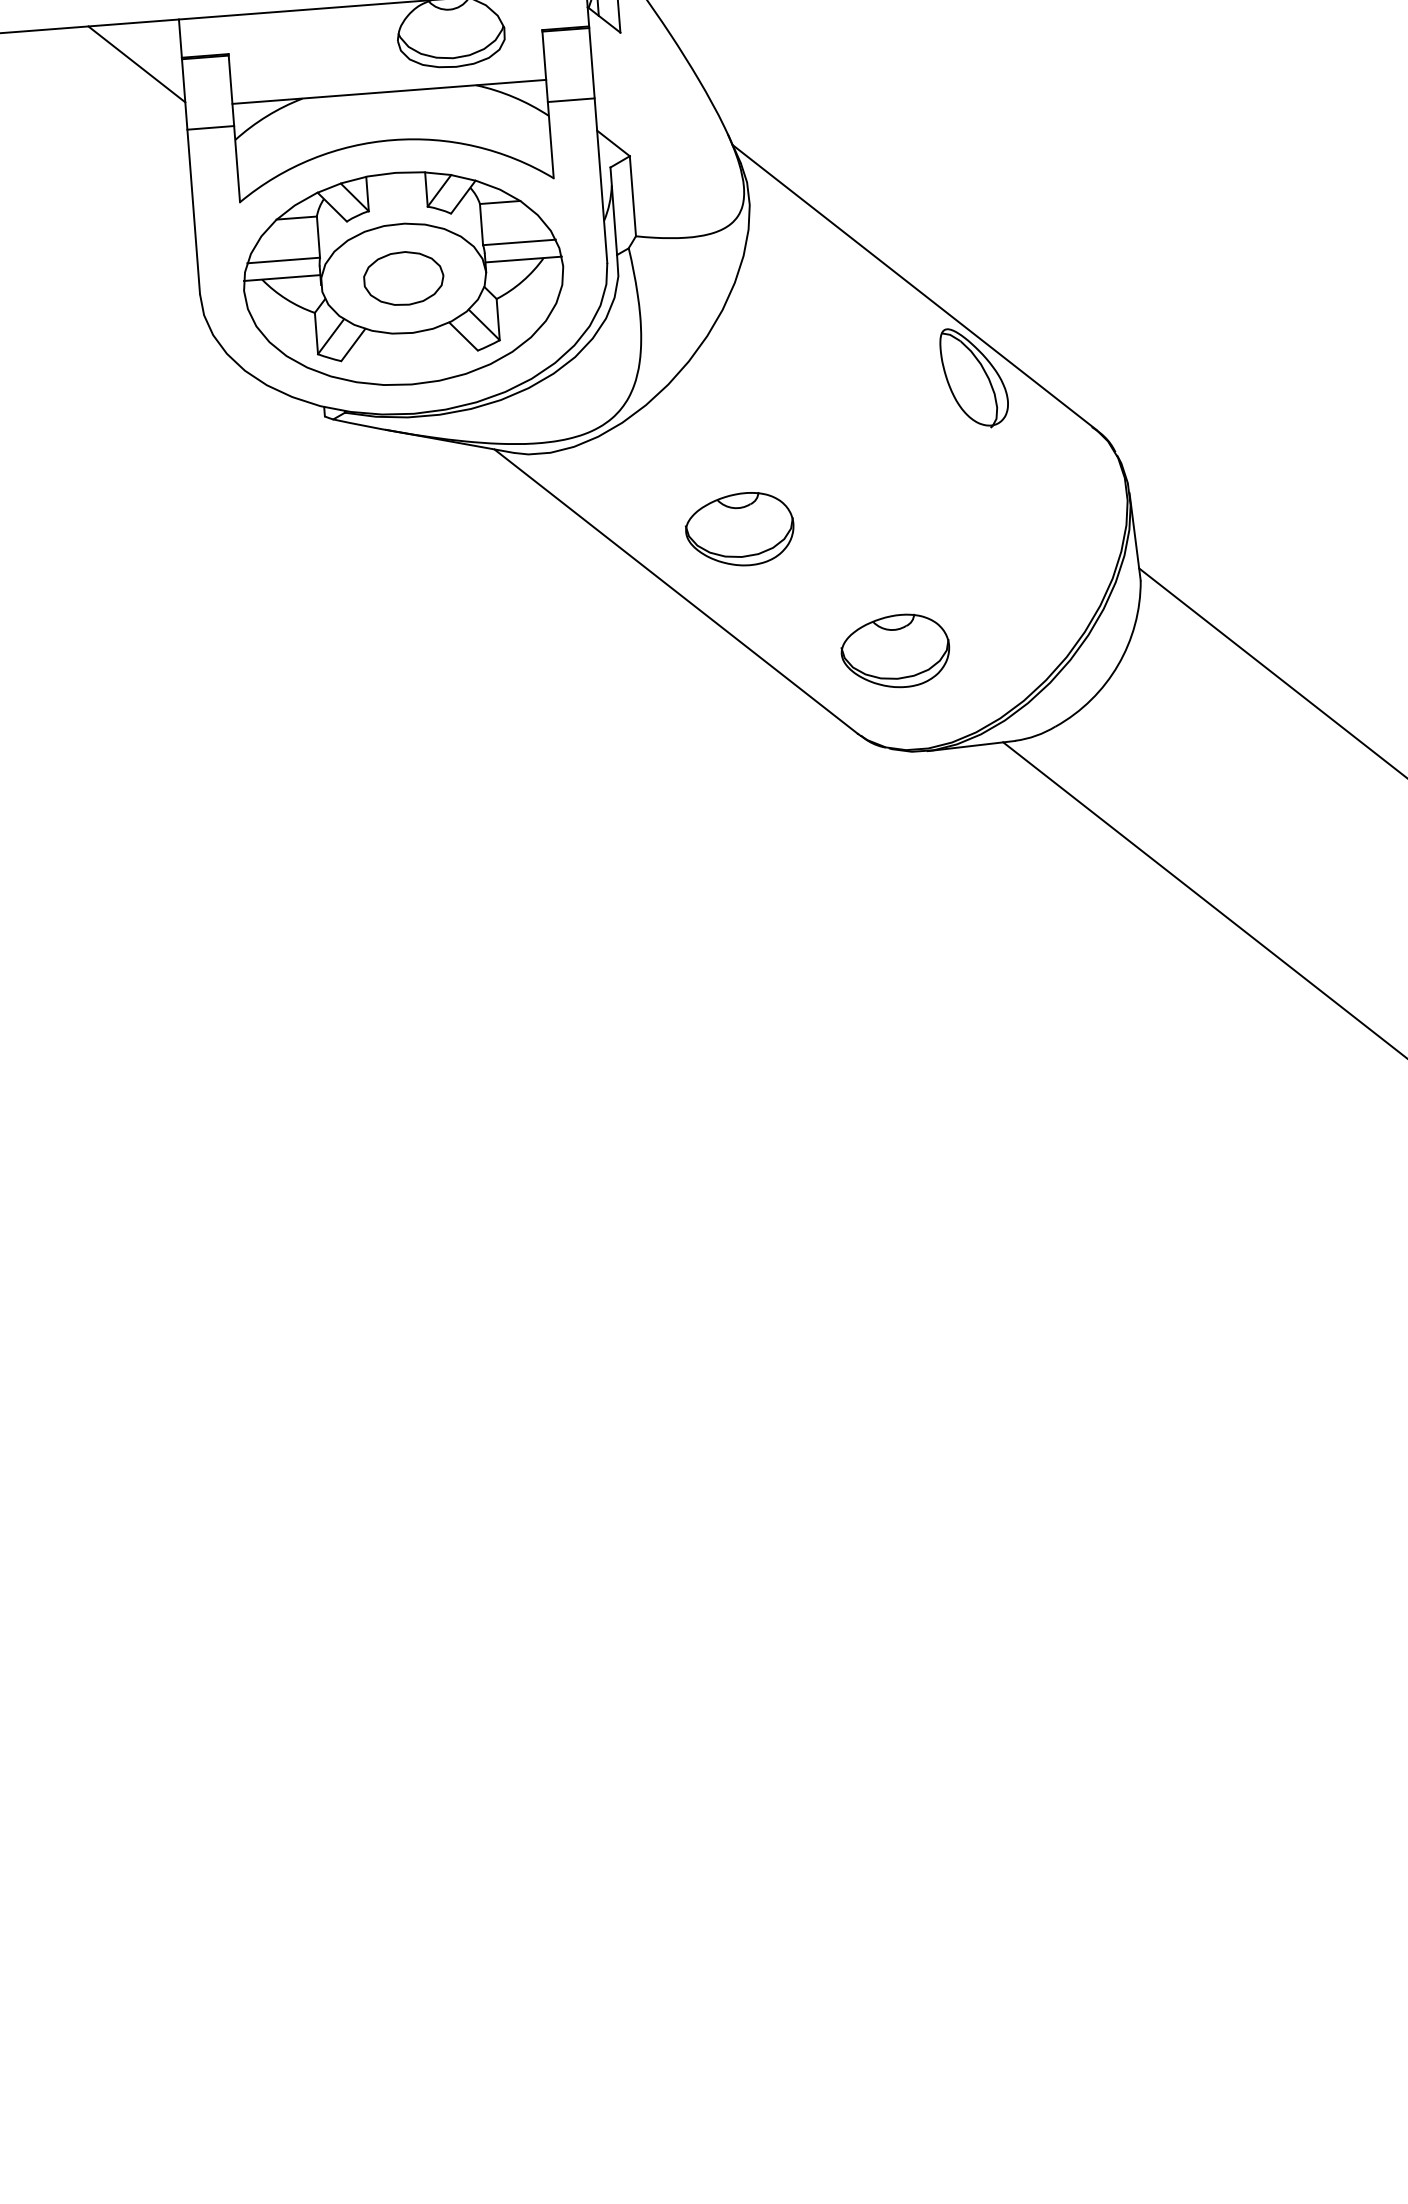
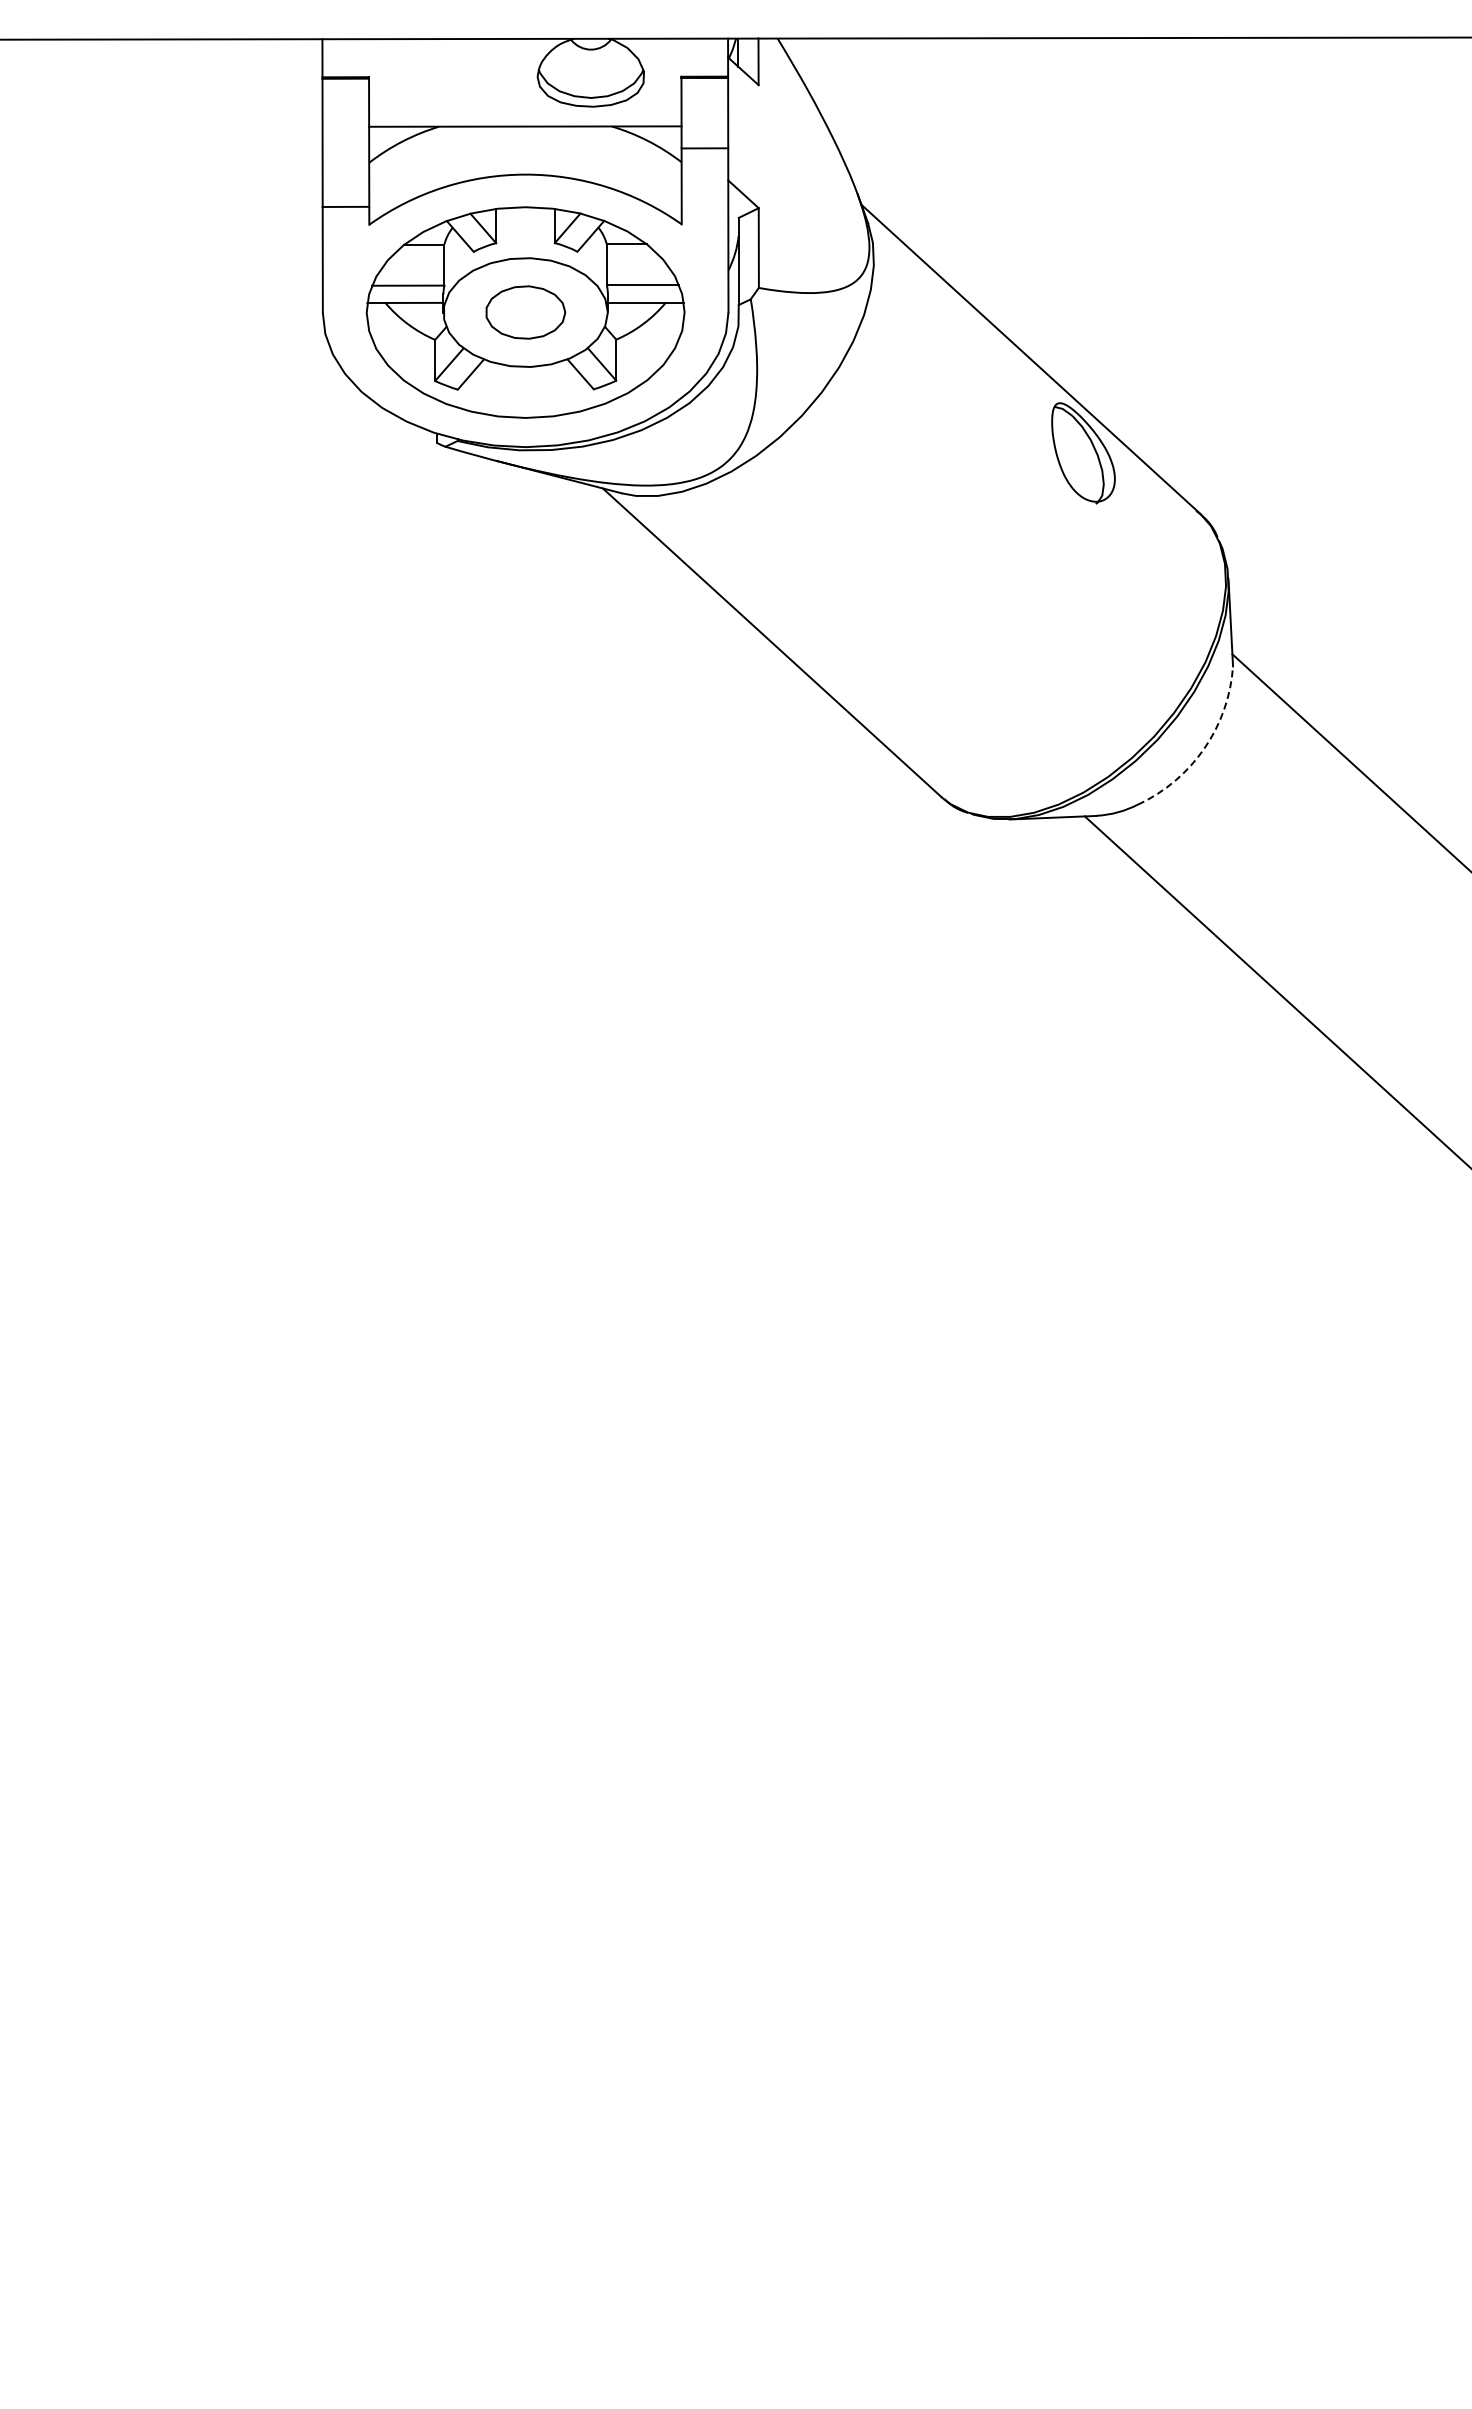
line: (136, 64) -> (277, 80), removed
line: (210, 127) -> (345, 206), moved
part: (739, 529) -> (839, 585), removed
part: (895, 651) -> (984, 718), removed
arc: (1118, 665) -> (1204, 748), solid -> dashed

